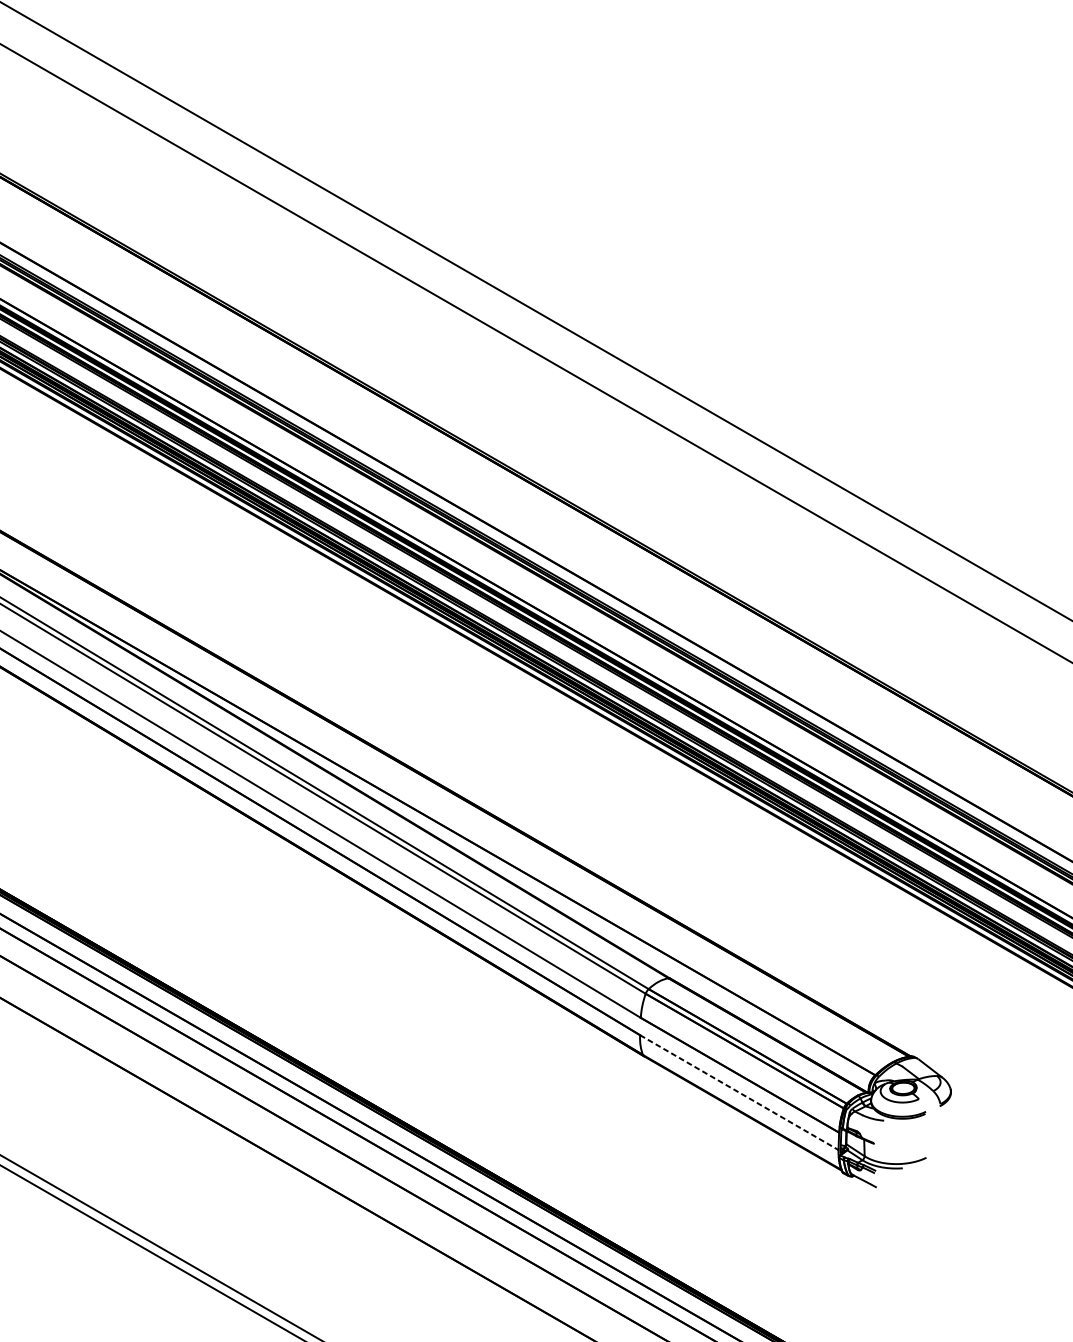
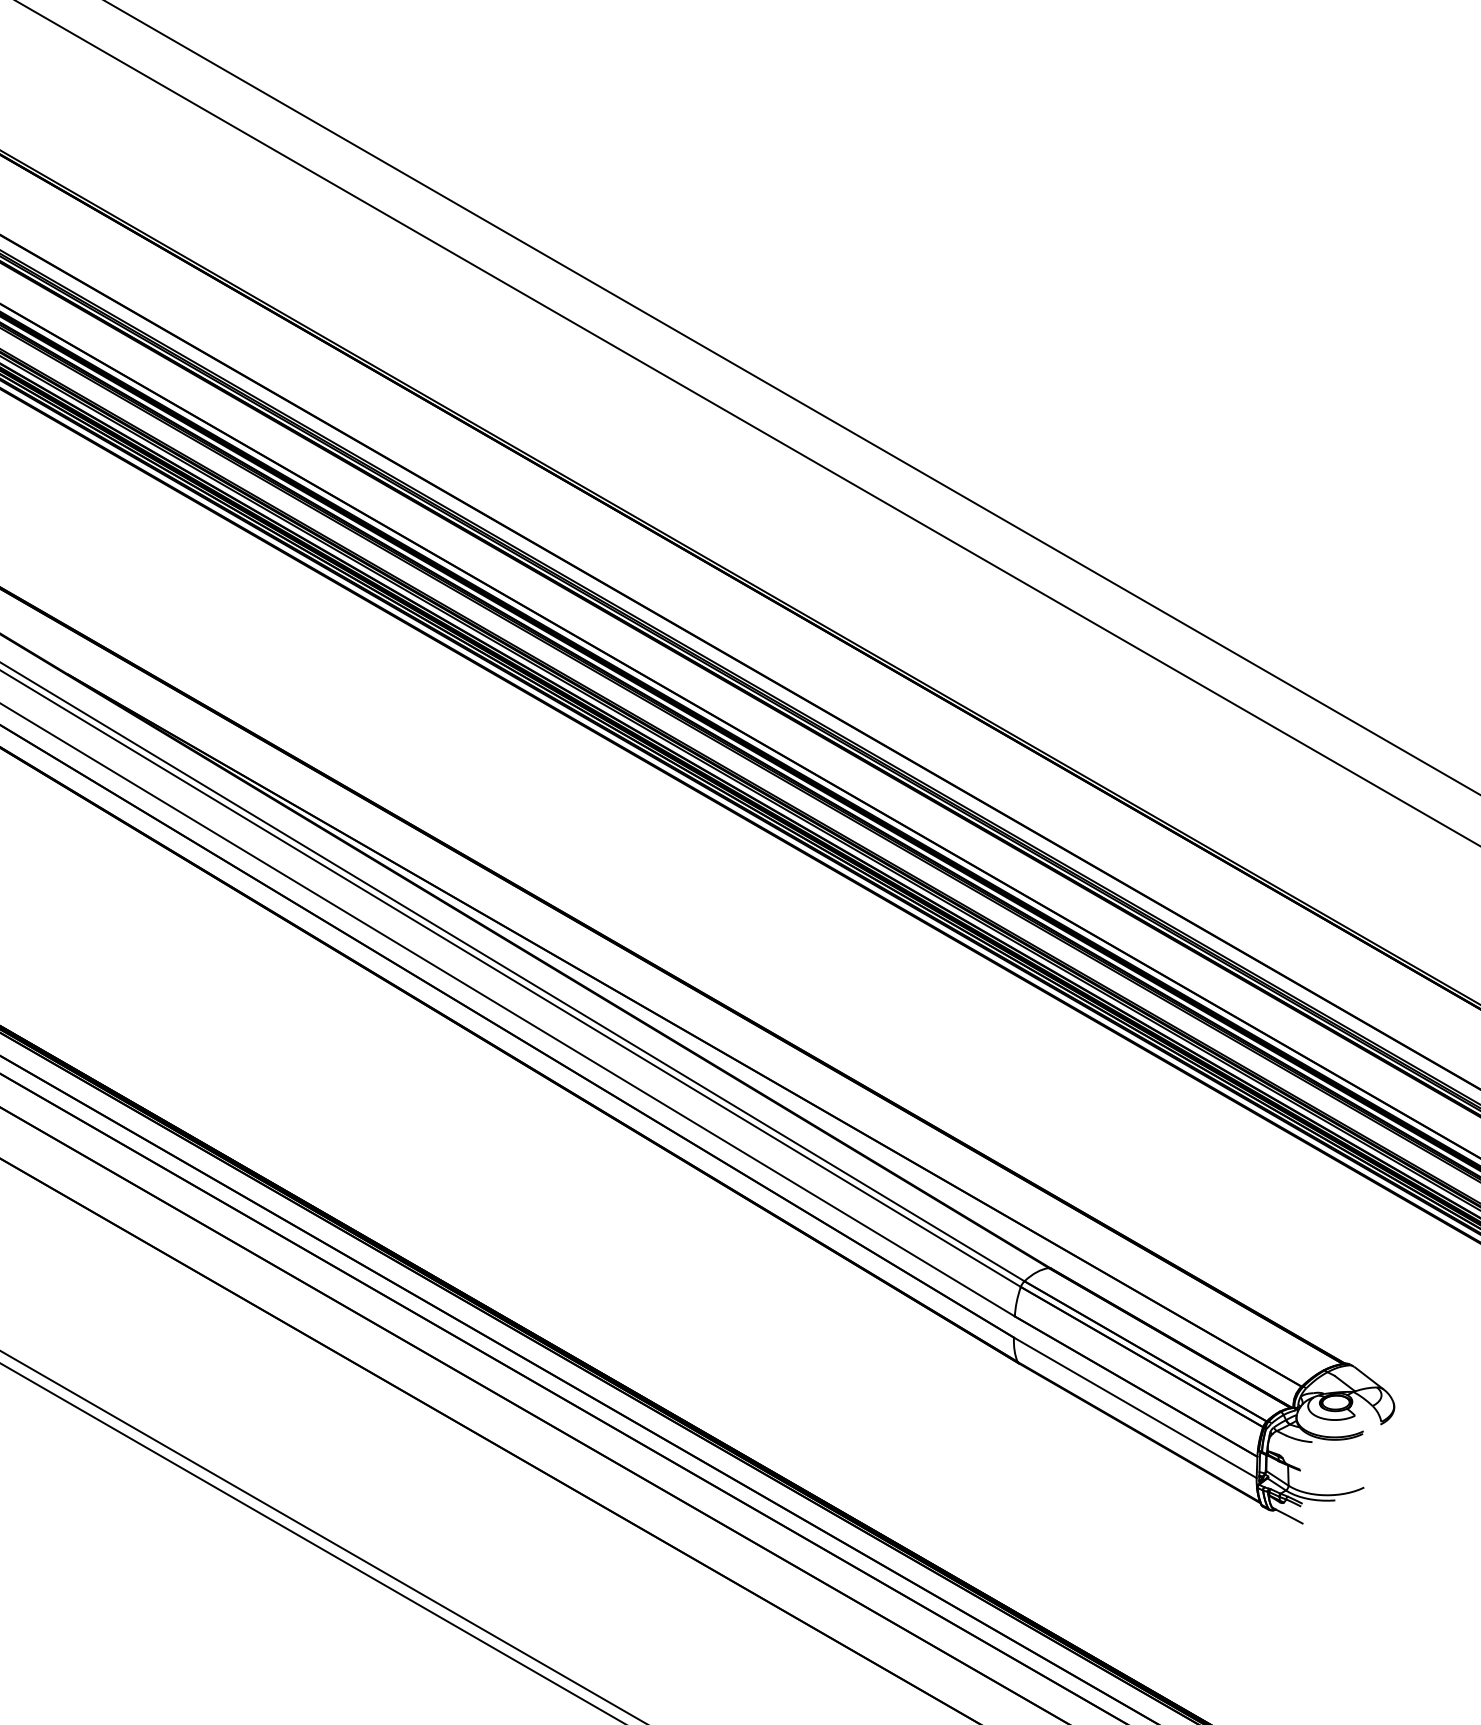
line: (739, 1093) -> (1135, 1408), dashed -> solid

